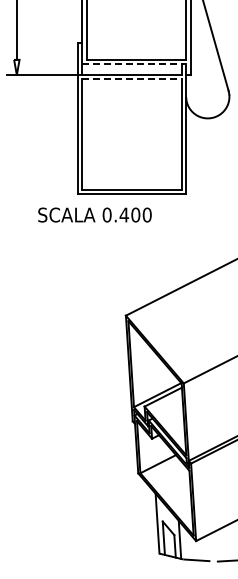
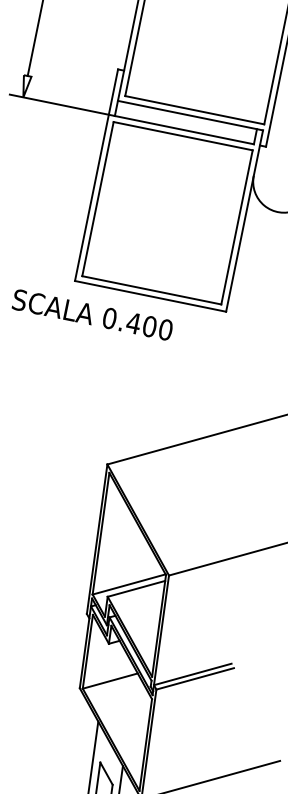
line: (134, 64) -> (190, 115), dashed -> solid
line: (132, 79) -> (183, 136), dashed -> solid

